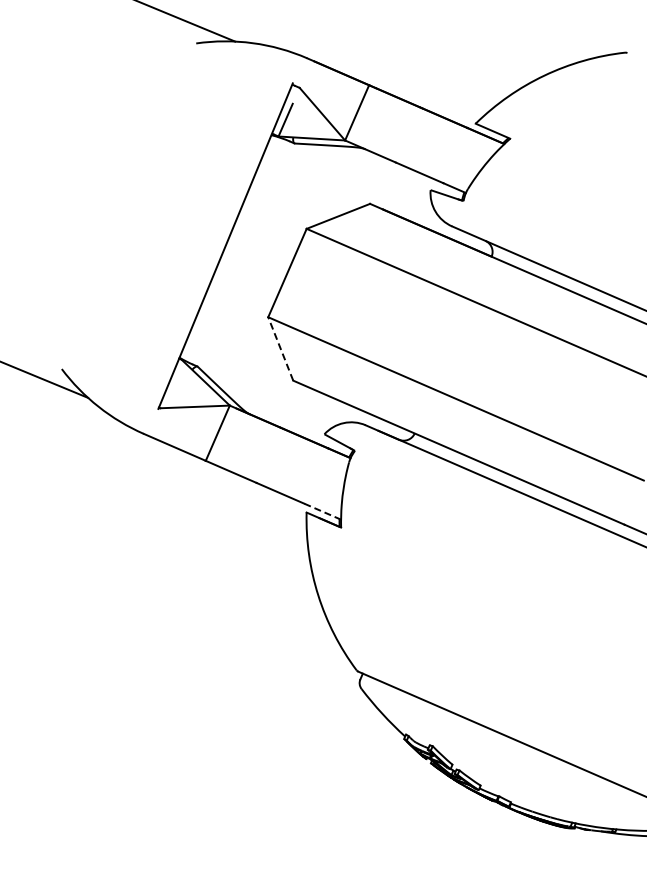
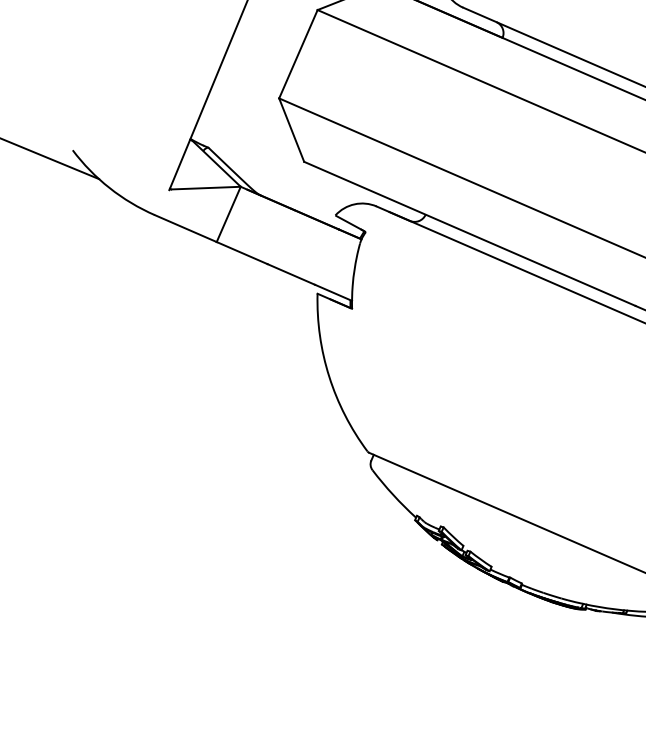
line: (280, 348) -> (291, 129), dashed -> solid
line: (322, 511) -> (333, 292), dashed -> solid

